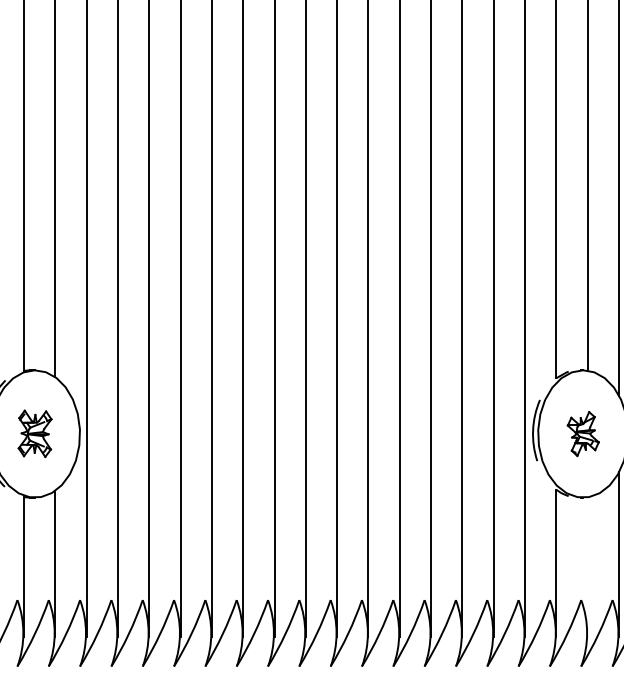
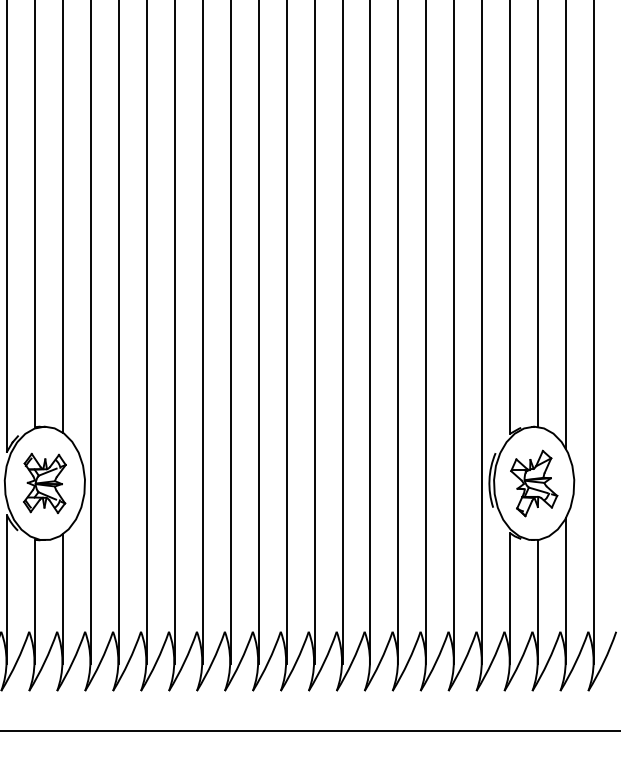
part: (34, 432) -> (44, 482), size x1.43
part: (583, 433) -> (534, 483), size x1.67
line: (588, 567) -> (538, 602), added

